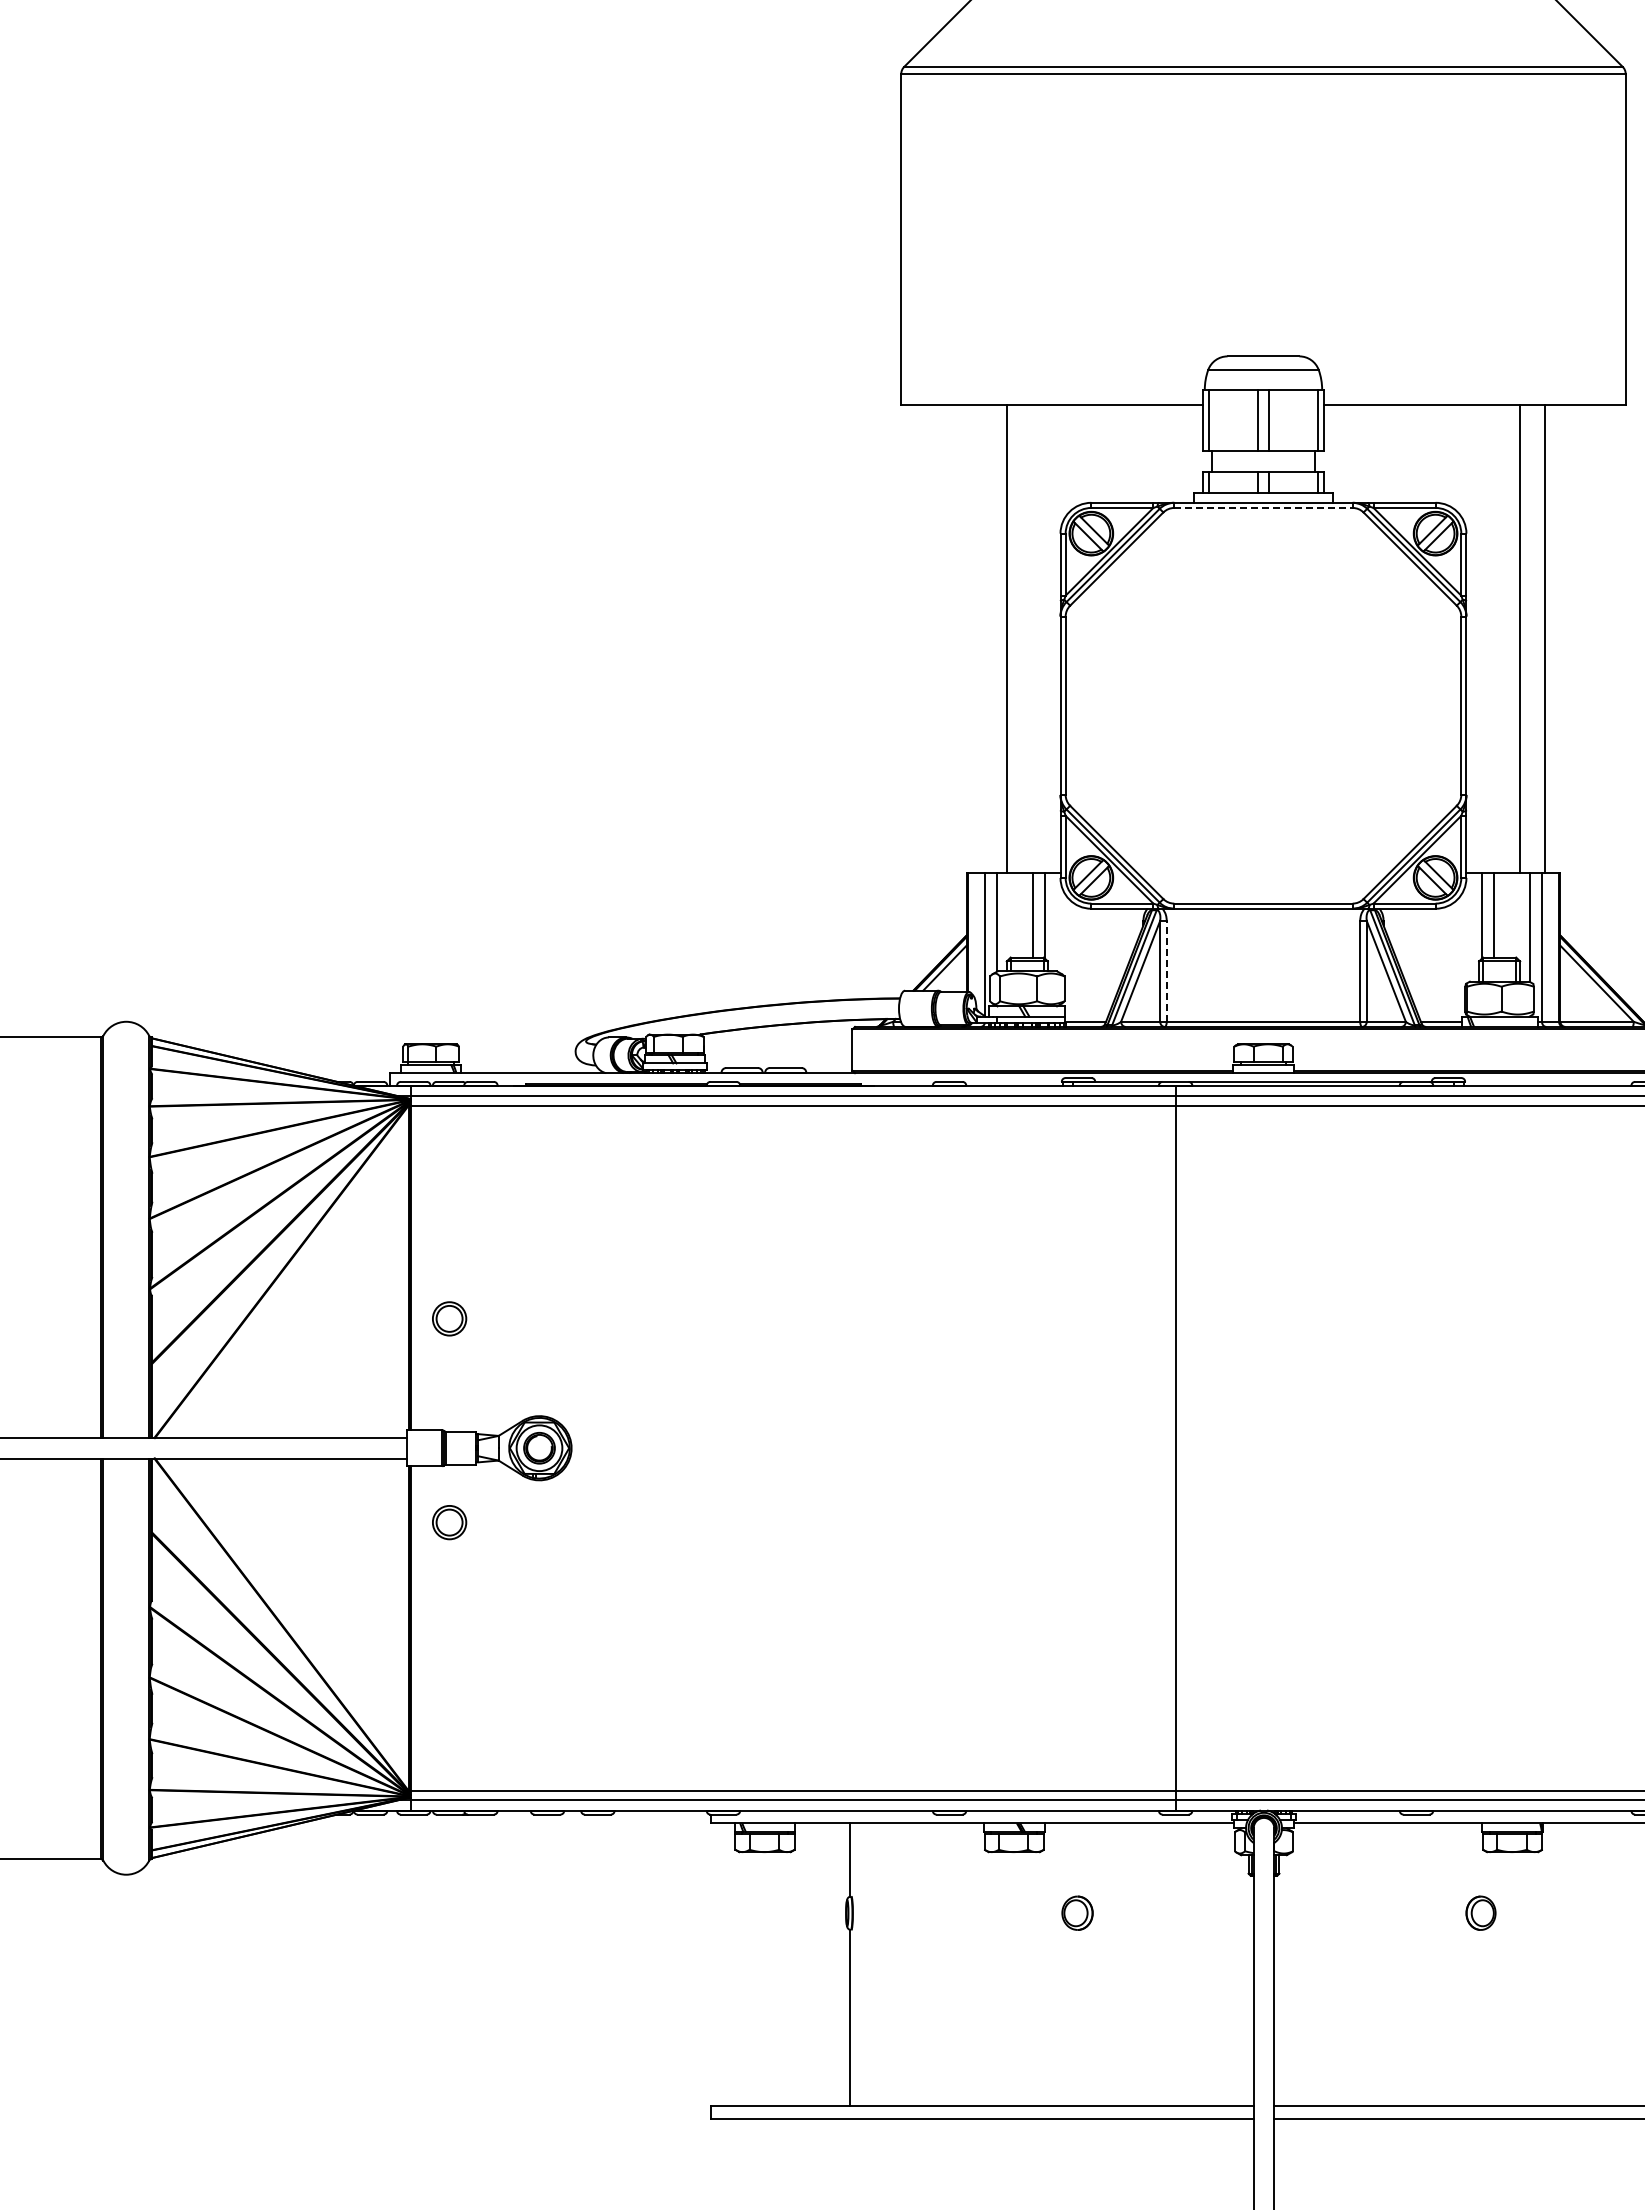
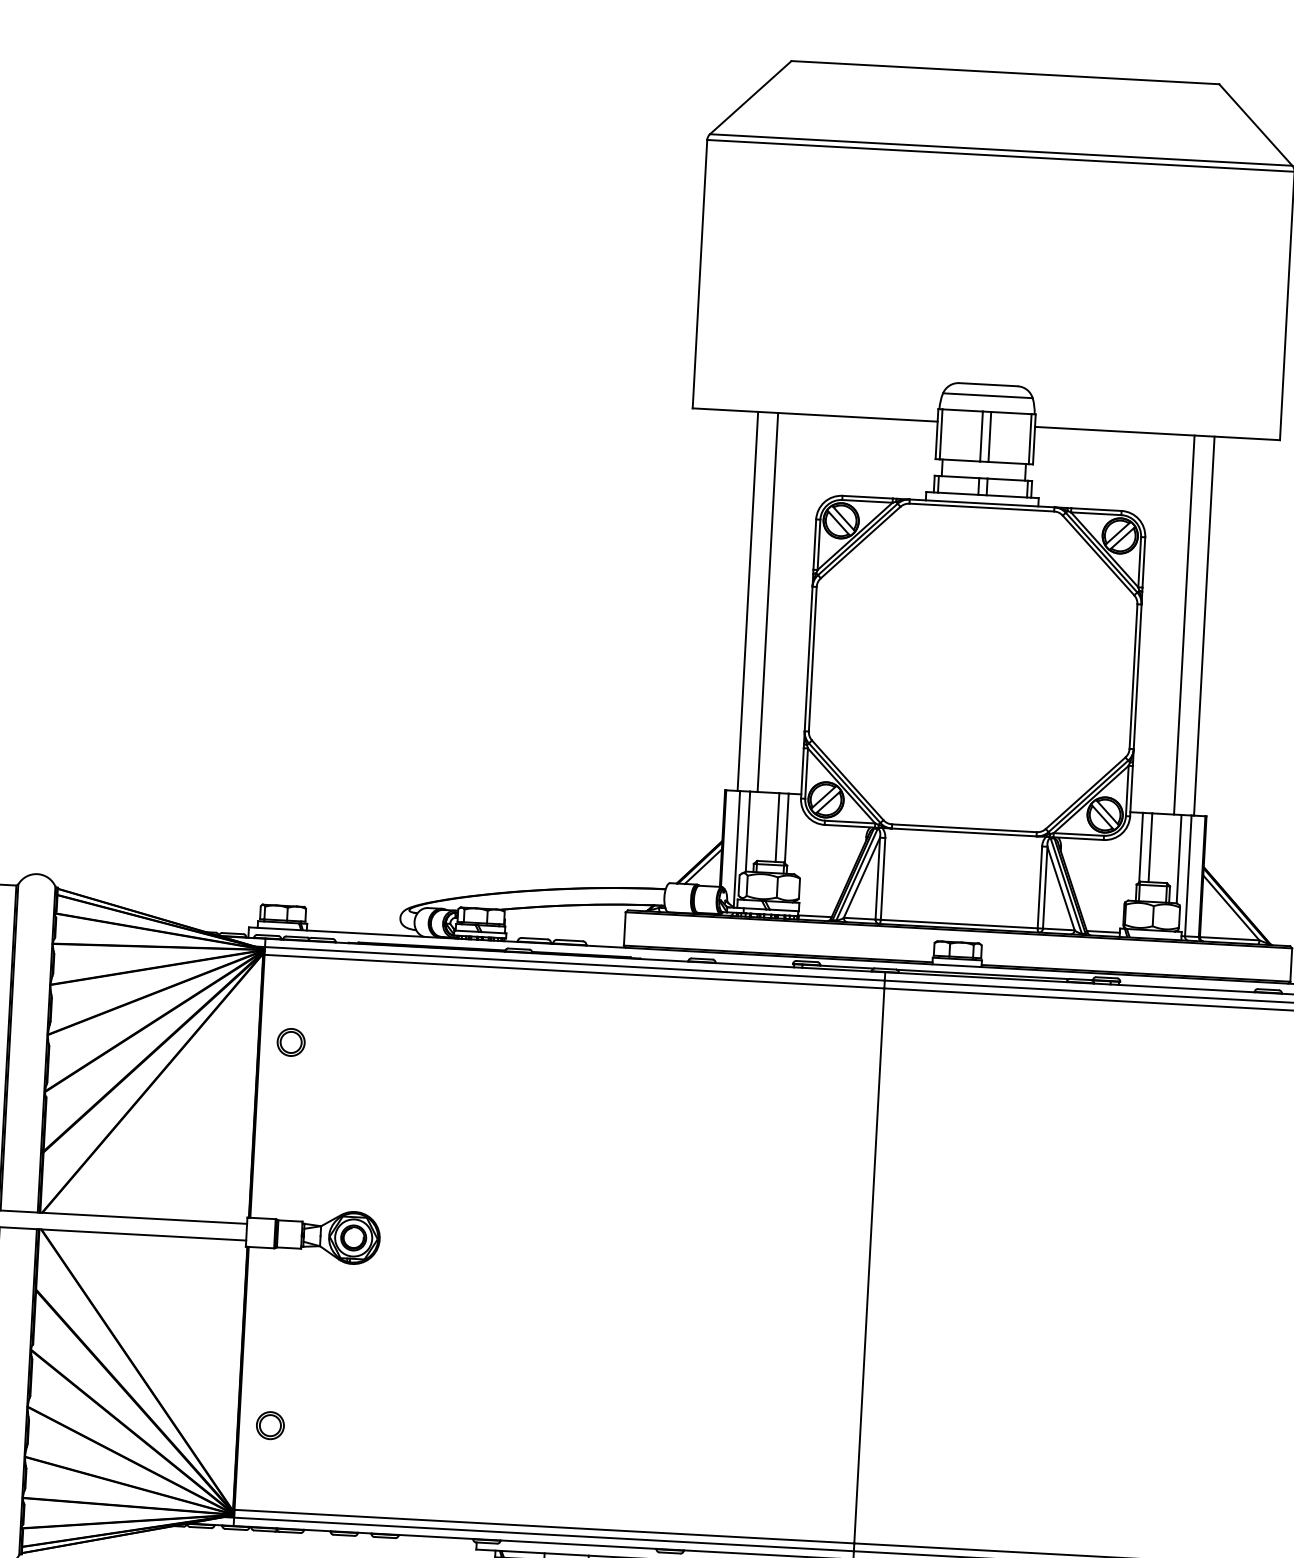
line: (1263, 507) -> (981, 507), dashed -> solid
line: (981, 638) -> (747, 601), added
line: (1166, 970) -> (882, 878), dashed -> solid
part: (449, 1318) -> (291, 1042), moved
part: (449, 1522) -> (270, 1425), moved

